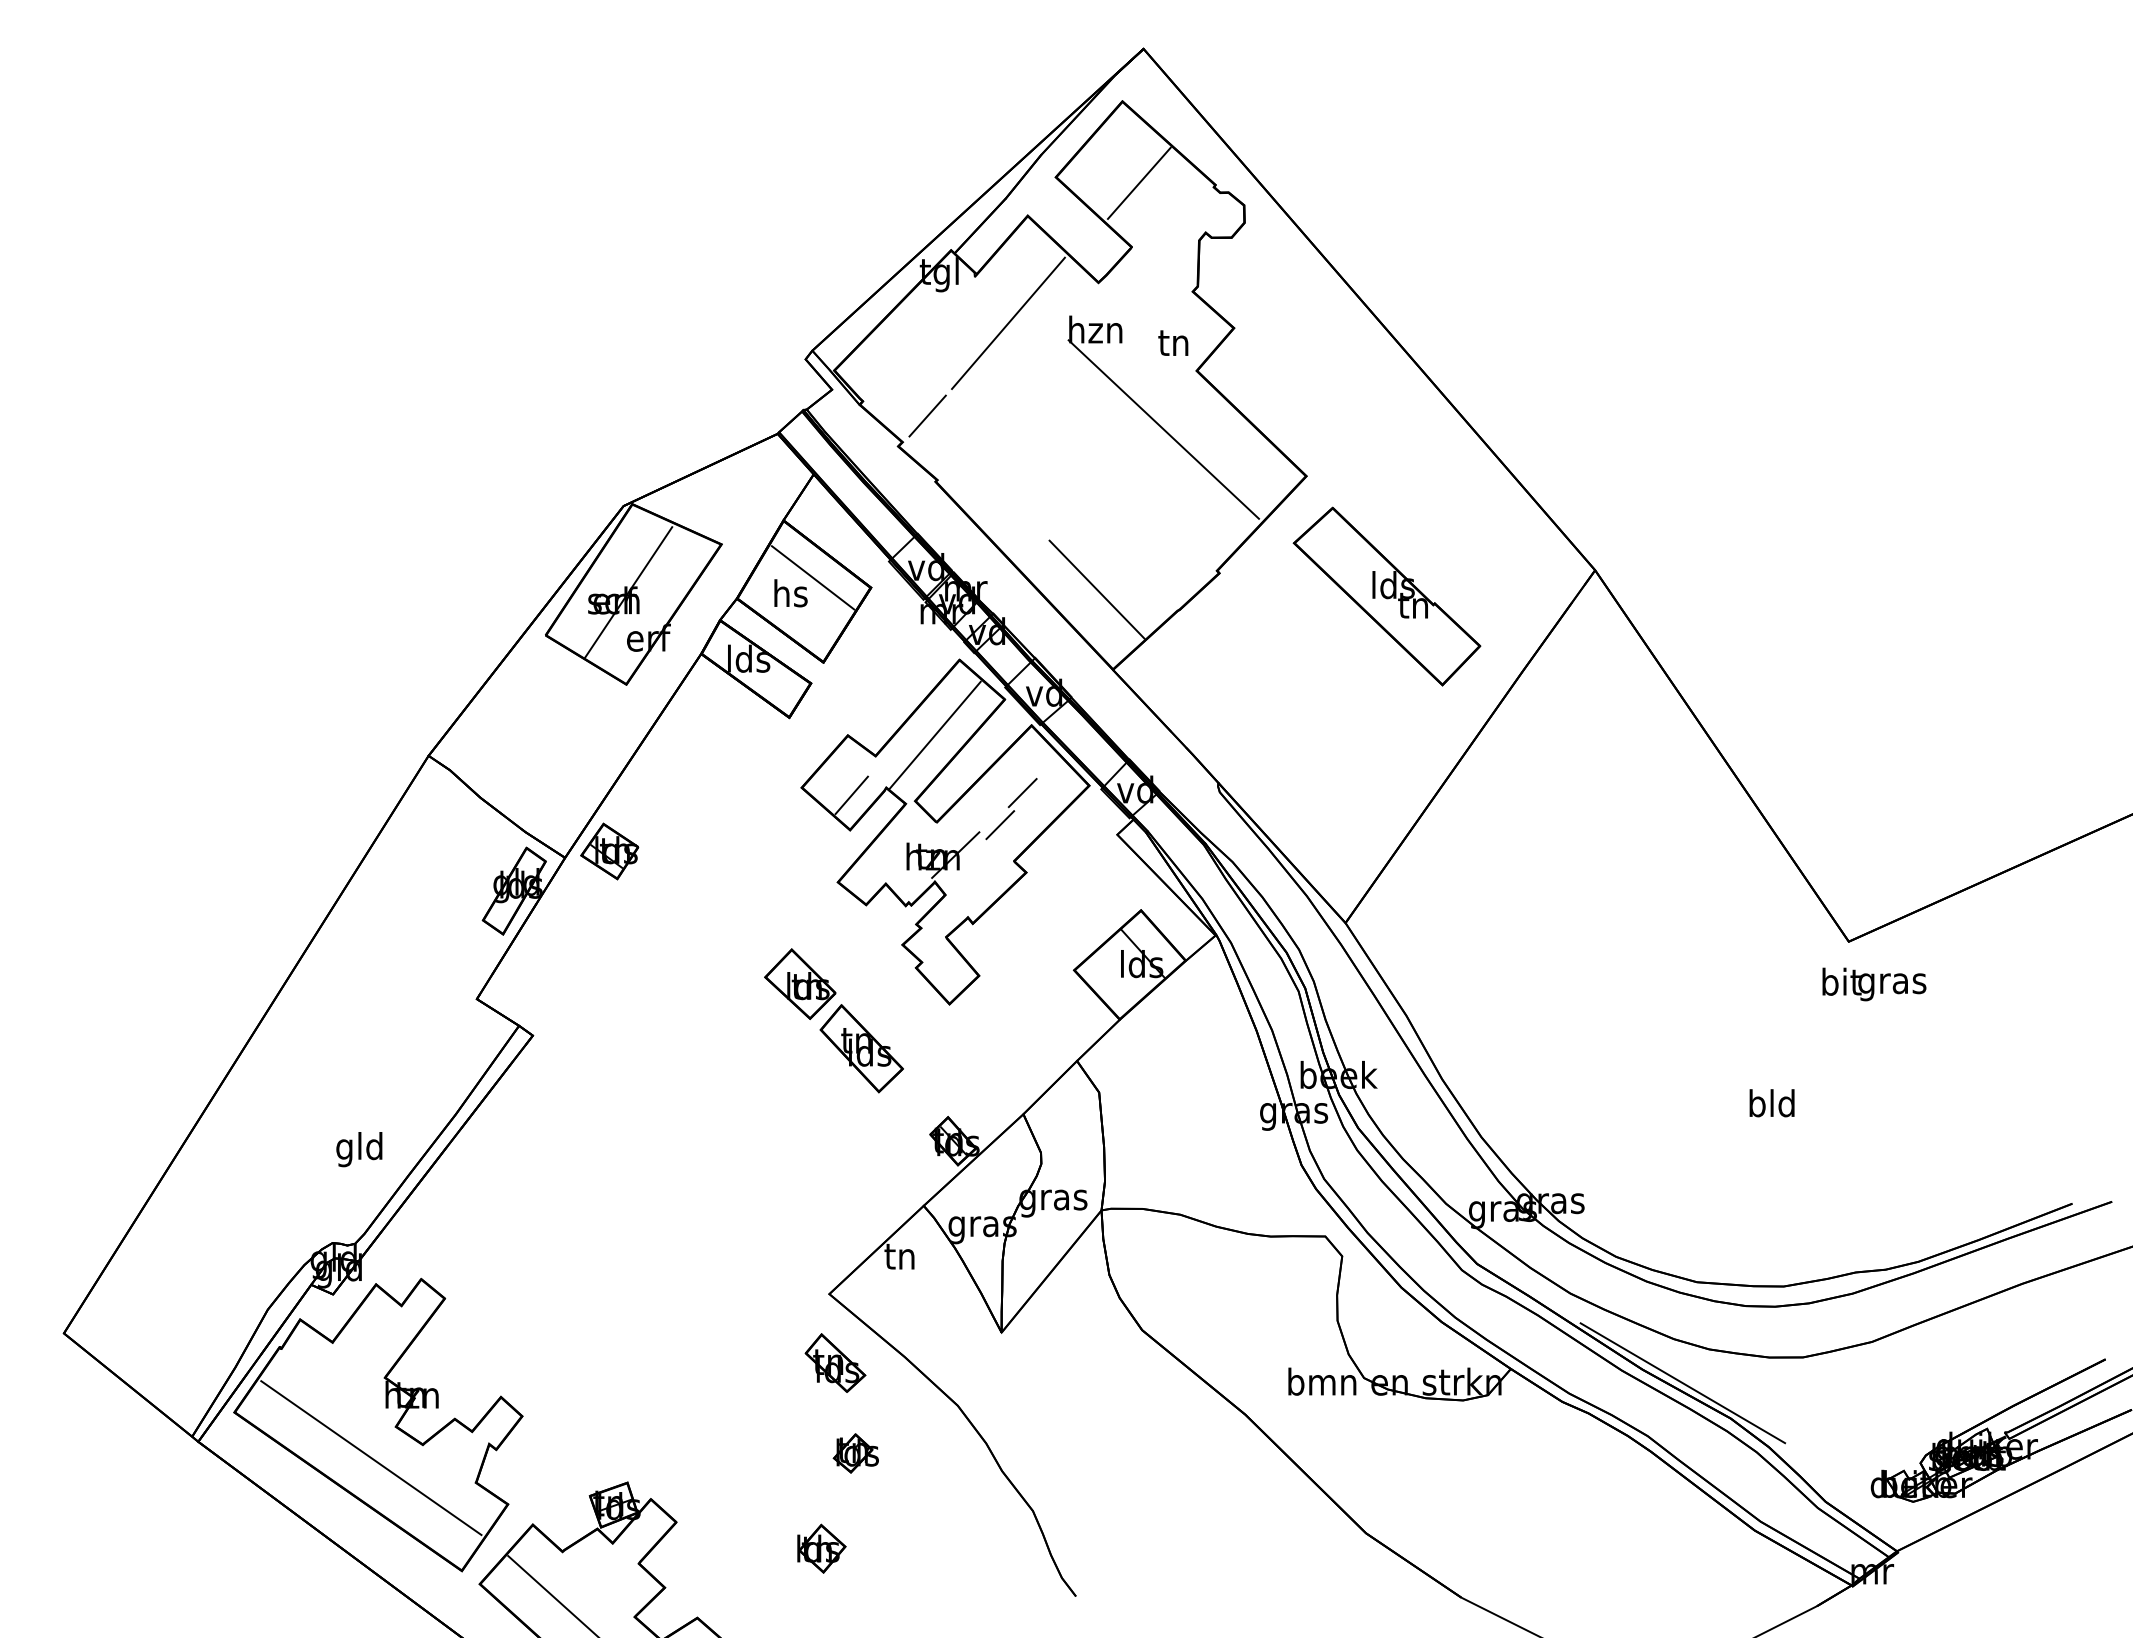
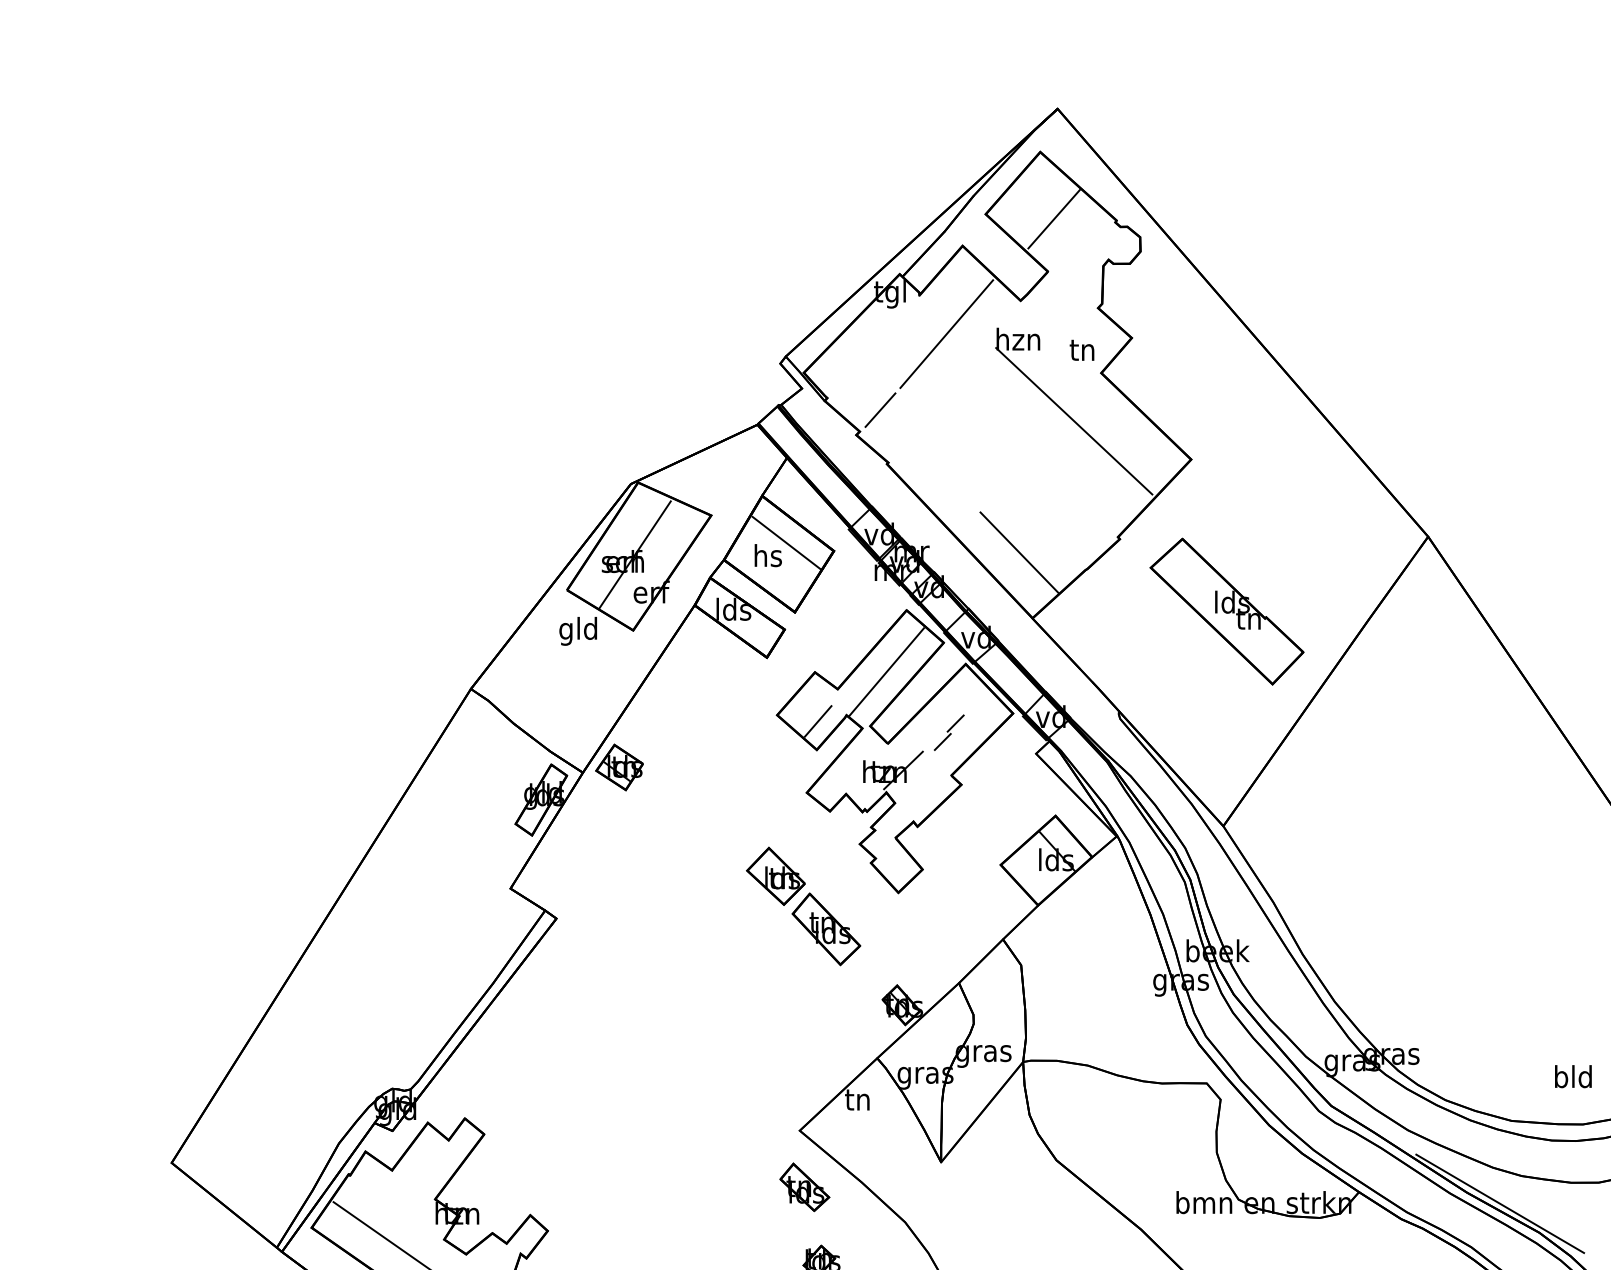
part: (1386, 596) -> (1226, 611), moved
part: (1011, 809) -> (949, 733), size x0.7
text: (1771, 1103) -> (1572, 1076), moved
text: (359, 1149) -> (578, 631), moved

